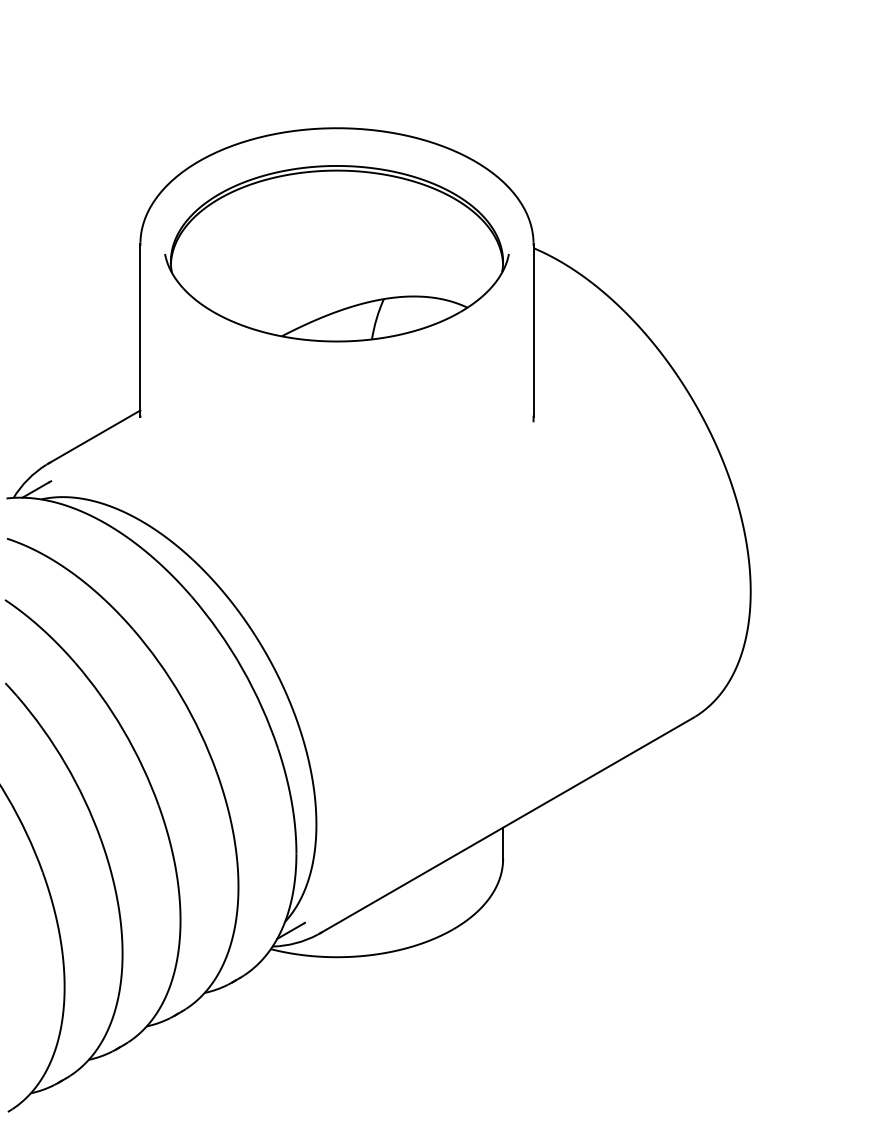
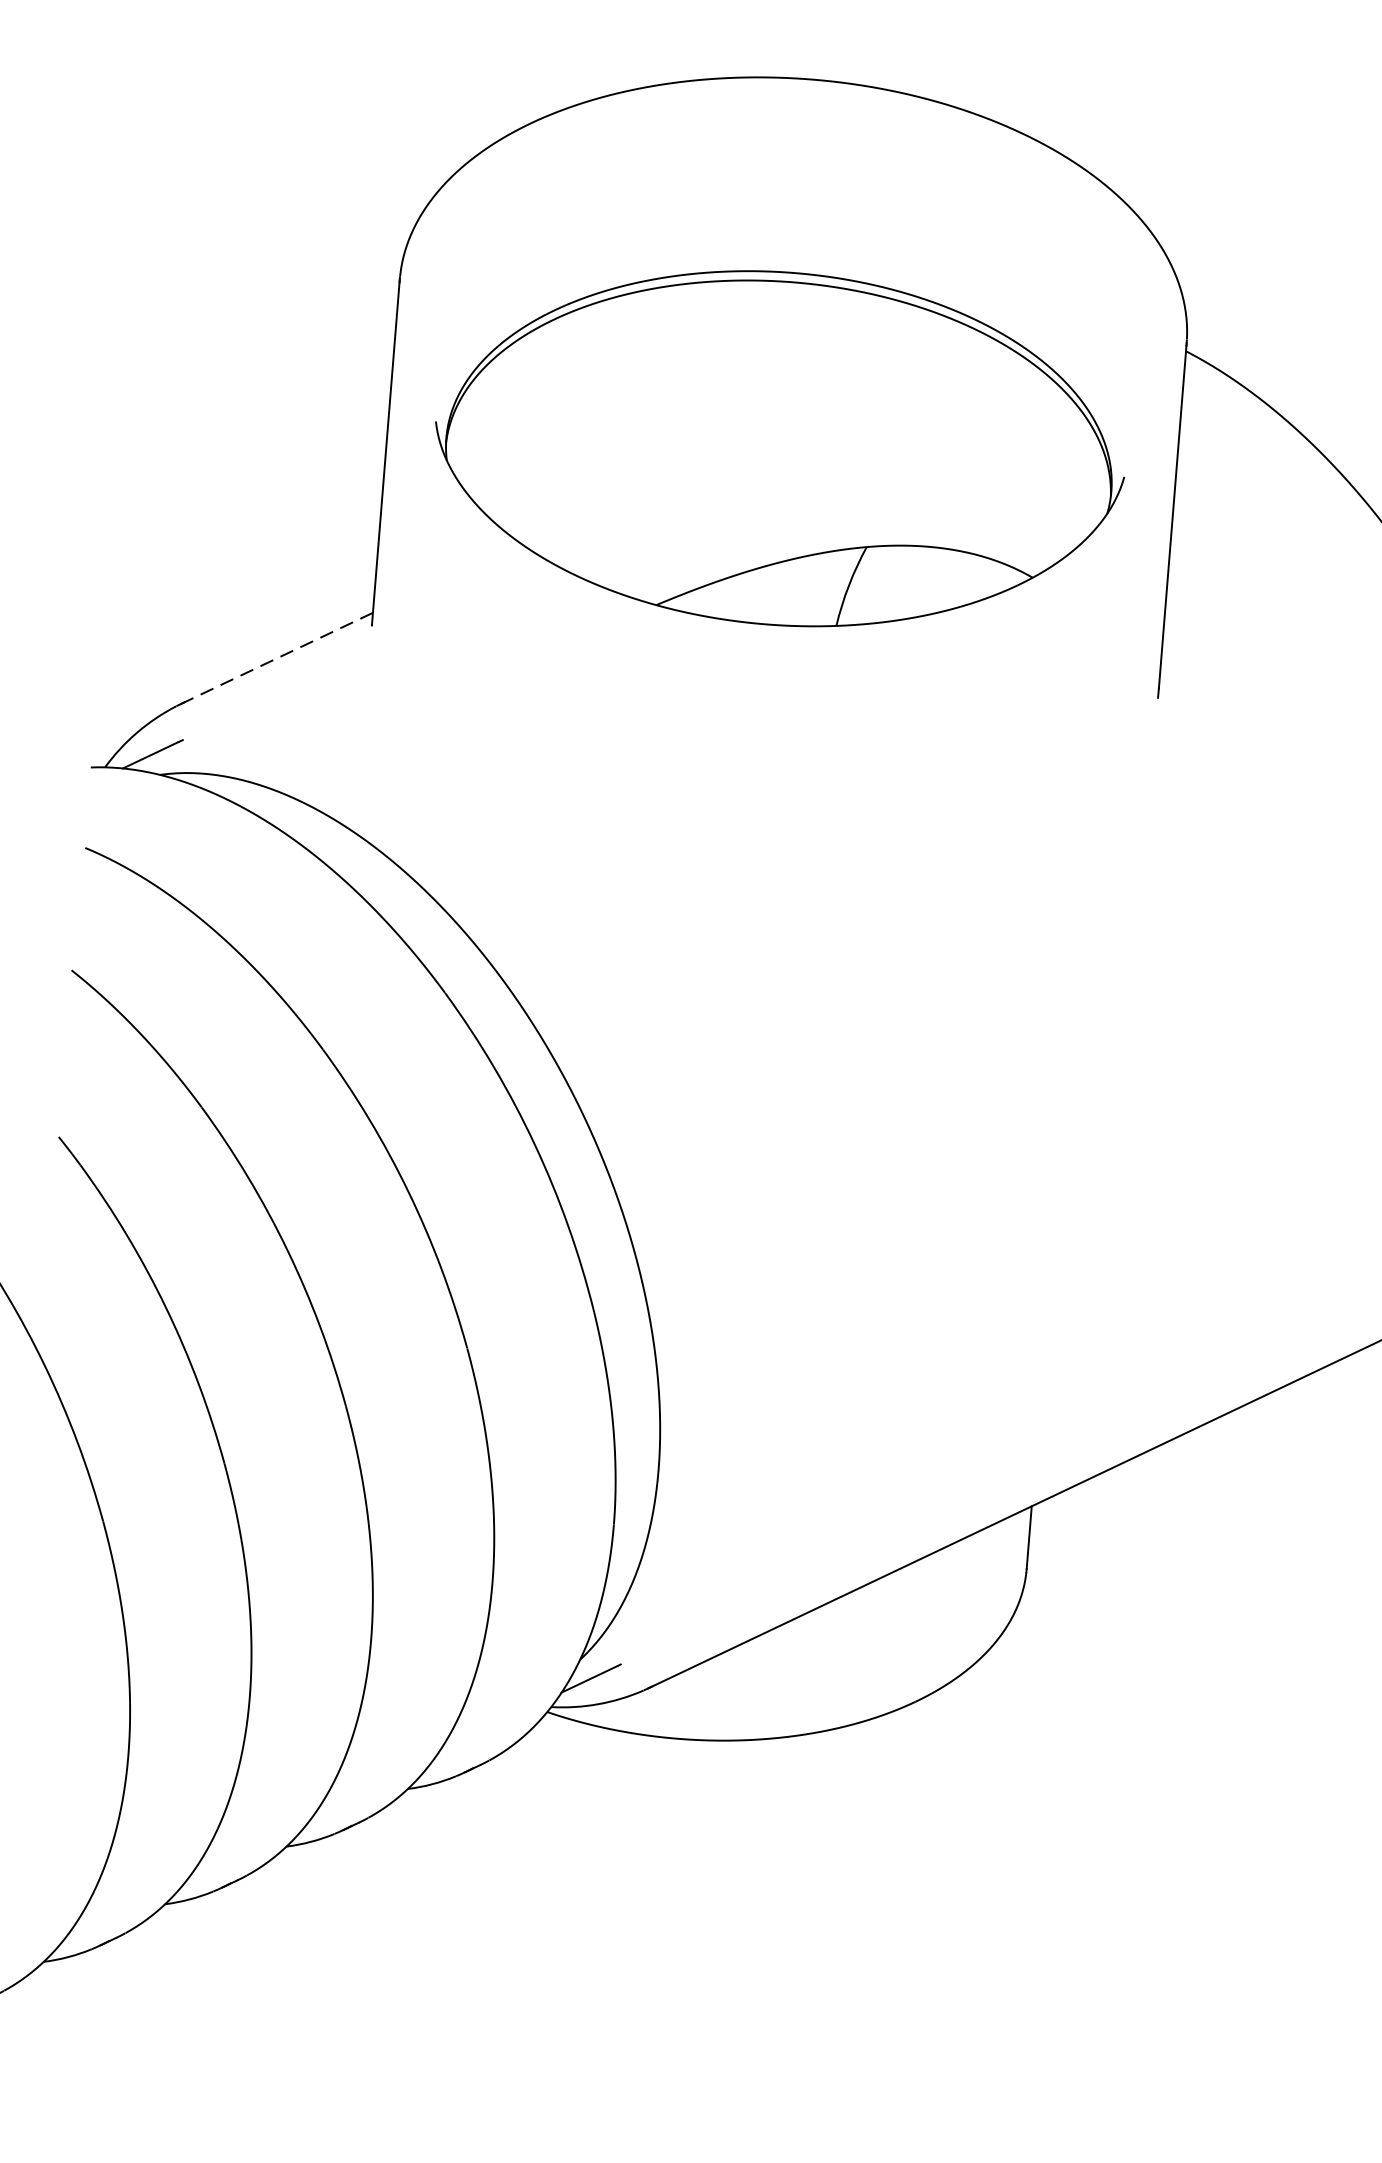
part: (336, 253) -> (779, 448), moved
line: (94, 436) -> (276, 657), solid -> dashed

